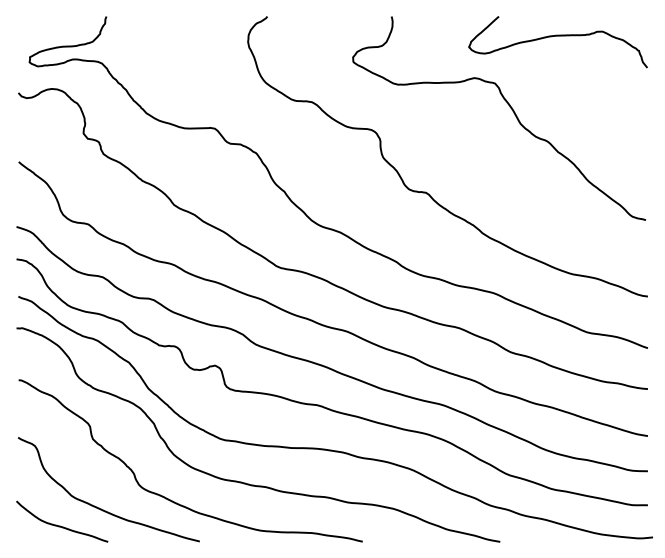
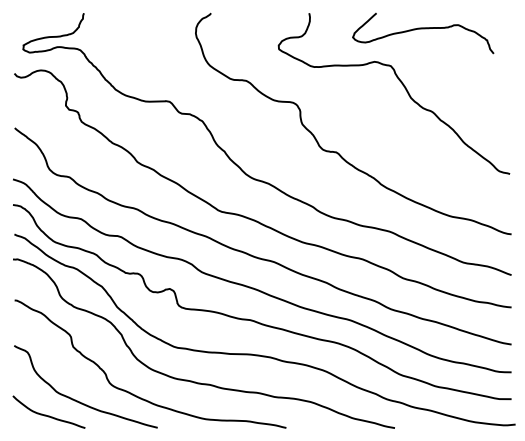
curve: (557, 36) -> (422, 28), moved

